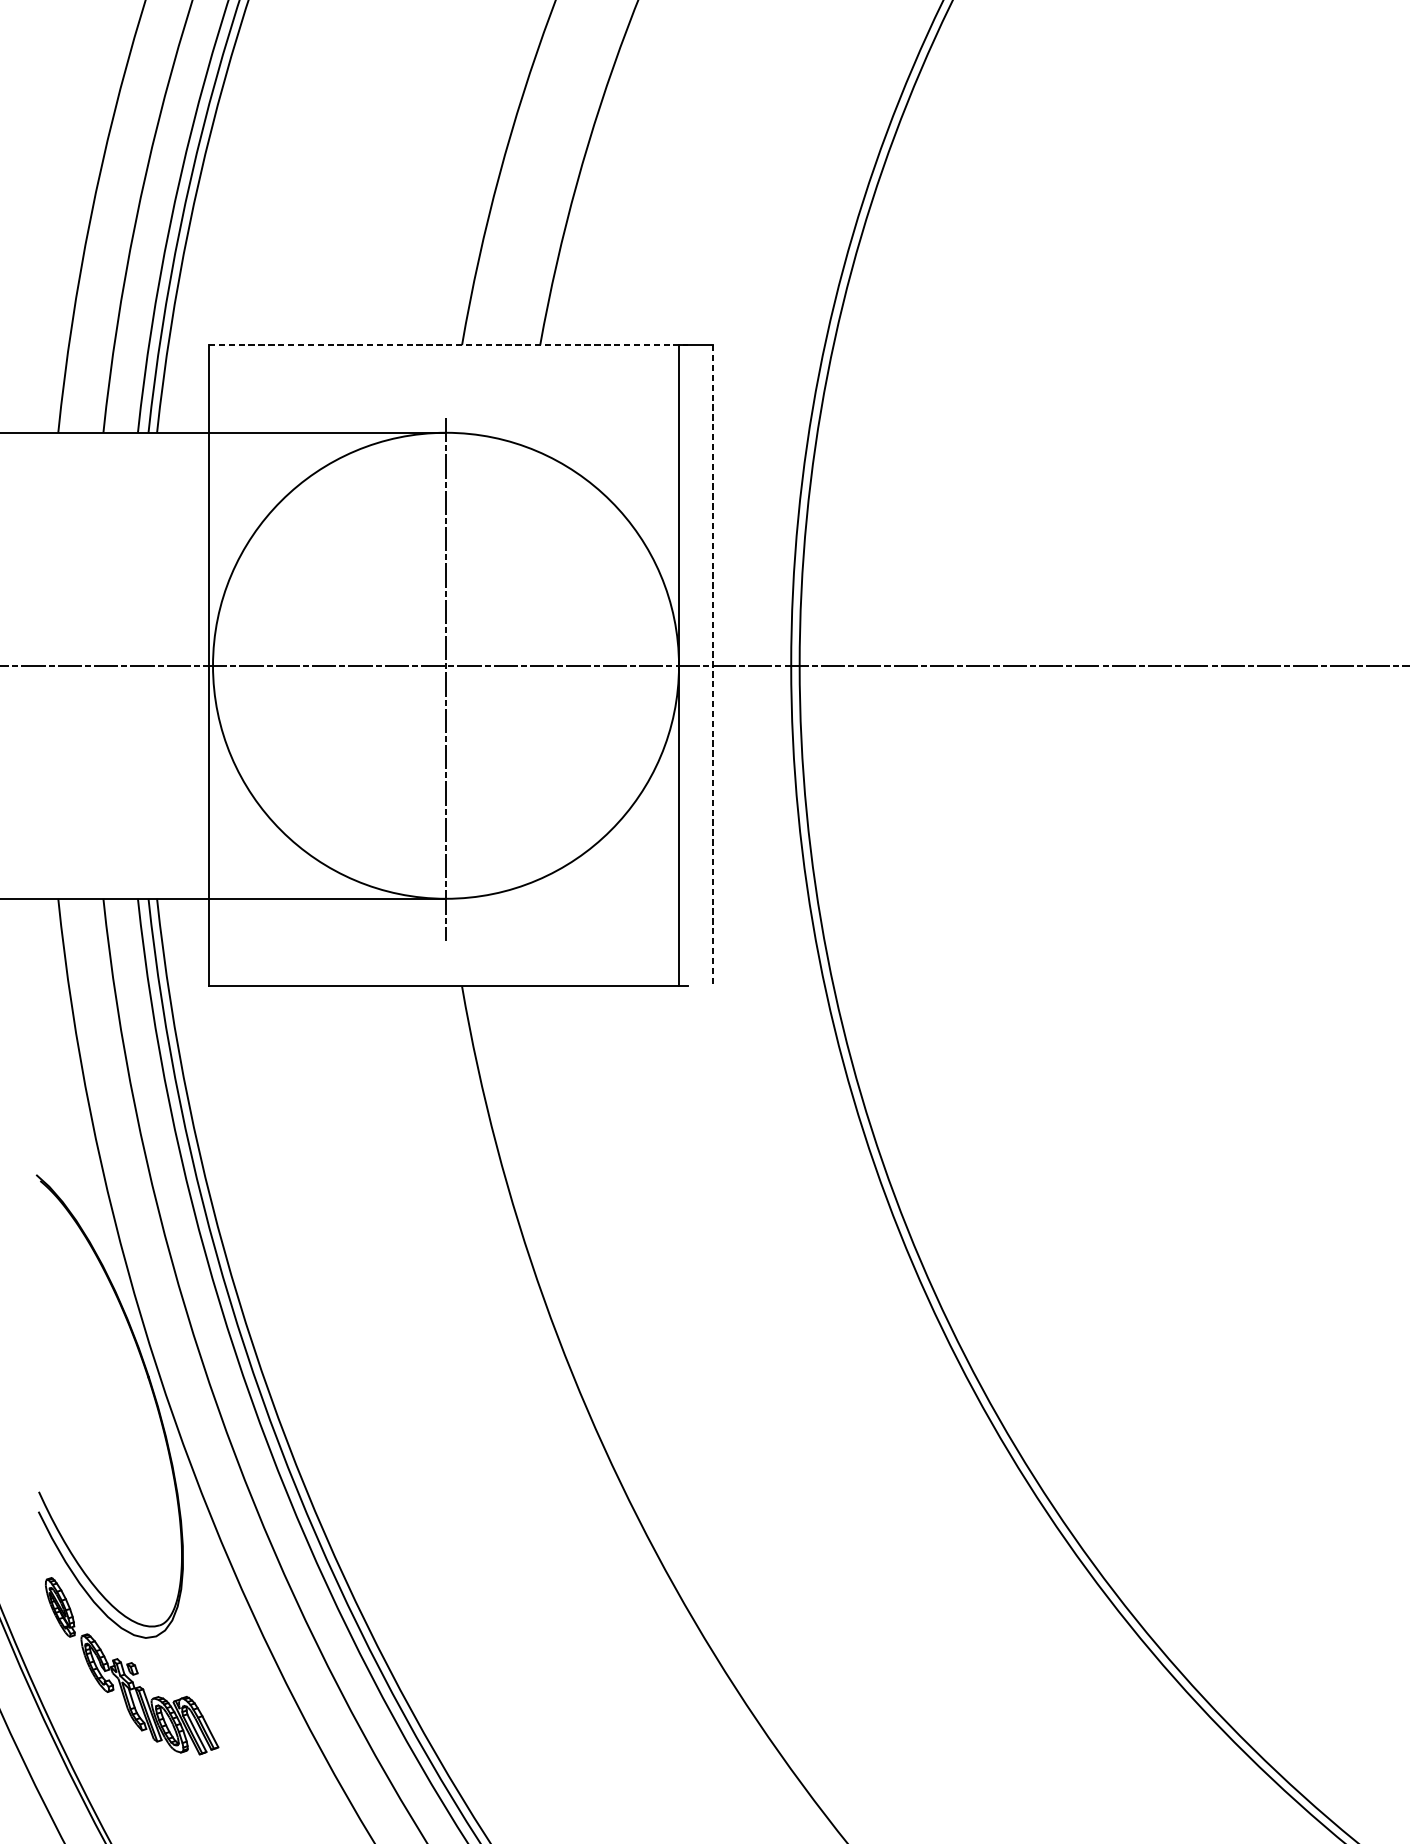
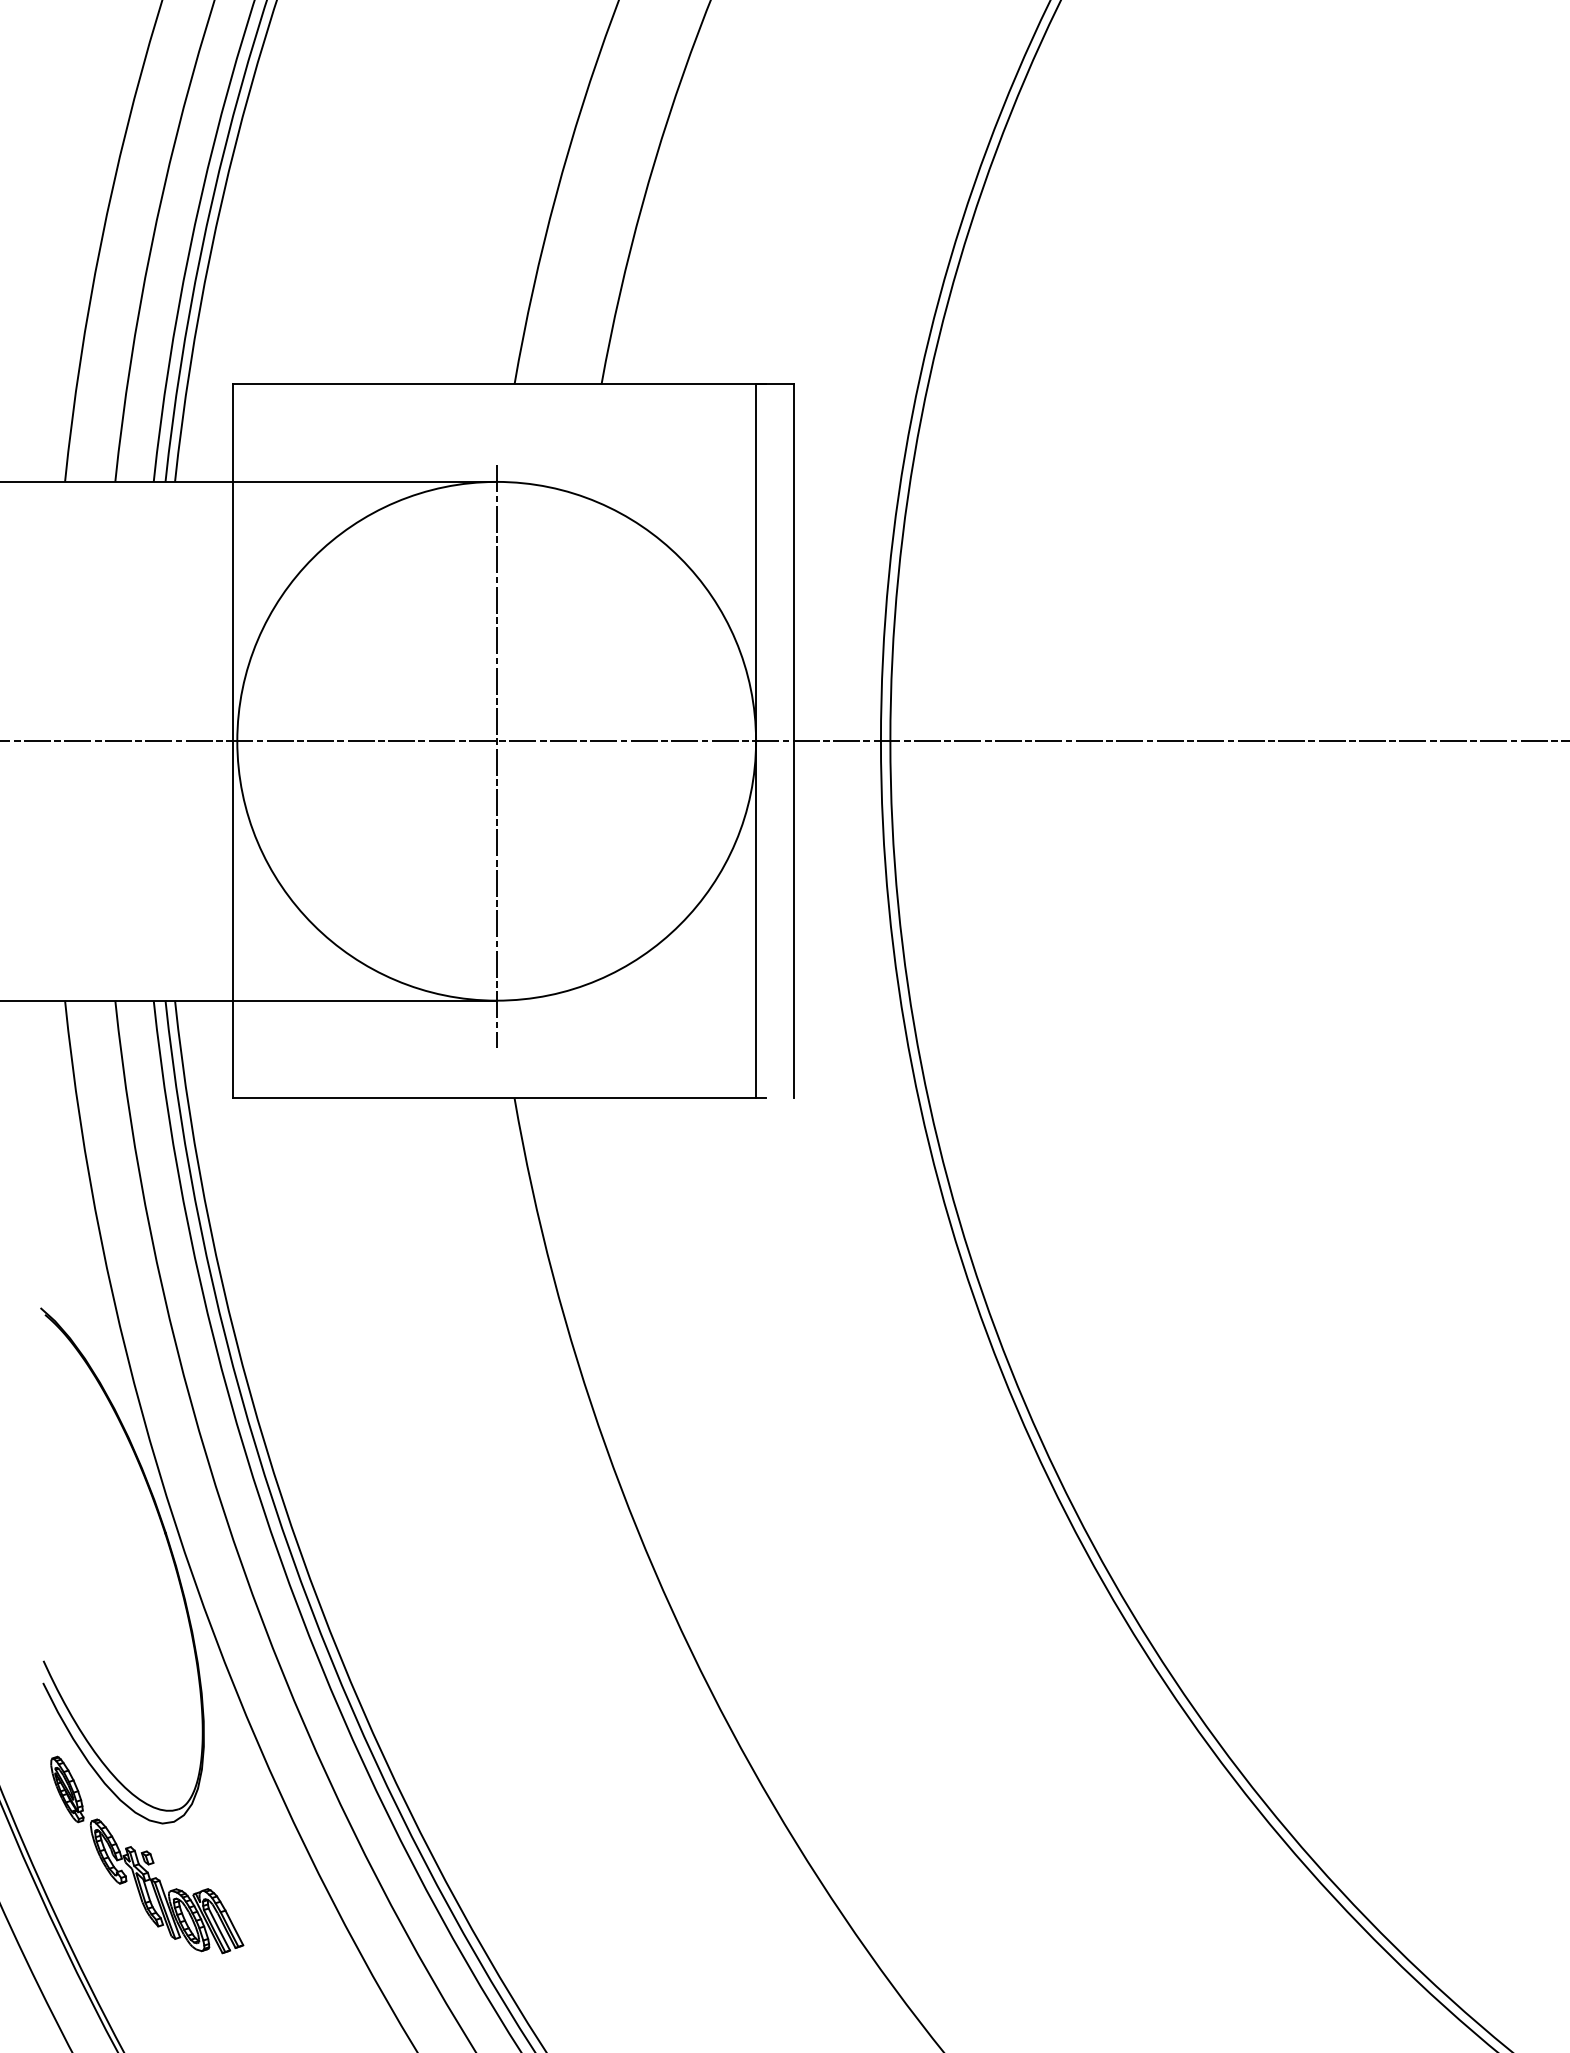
line: (448, 345) -> (499, 384), dashed -> solid
line: (713, 665) -> (794, 741), dashed -> solid

